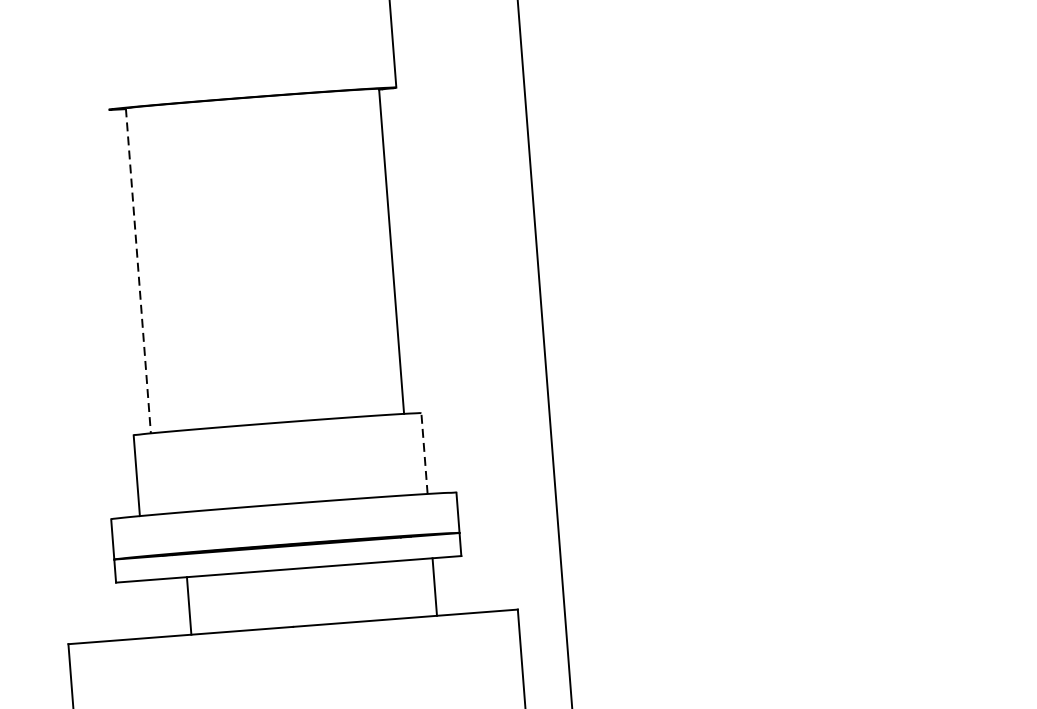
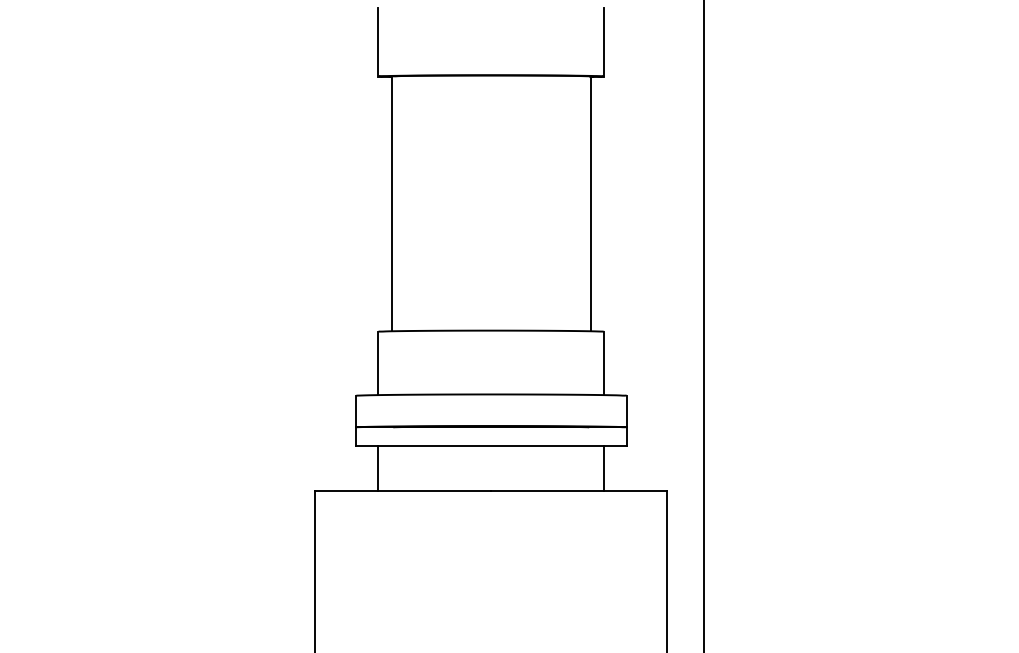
line: (105, 65) -> (378, 41), added
line: (139, 271) -> (392, 204), dashed -> solid
line: (425, 453) -> (604, 363), dashed -> solid
line: (189, 605) -> (378, 467), moved

